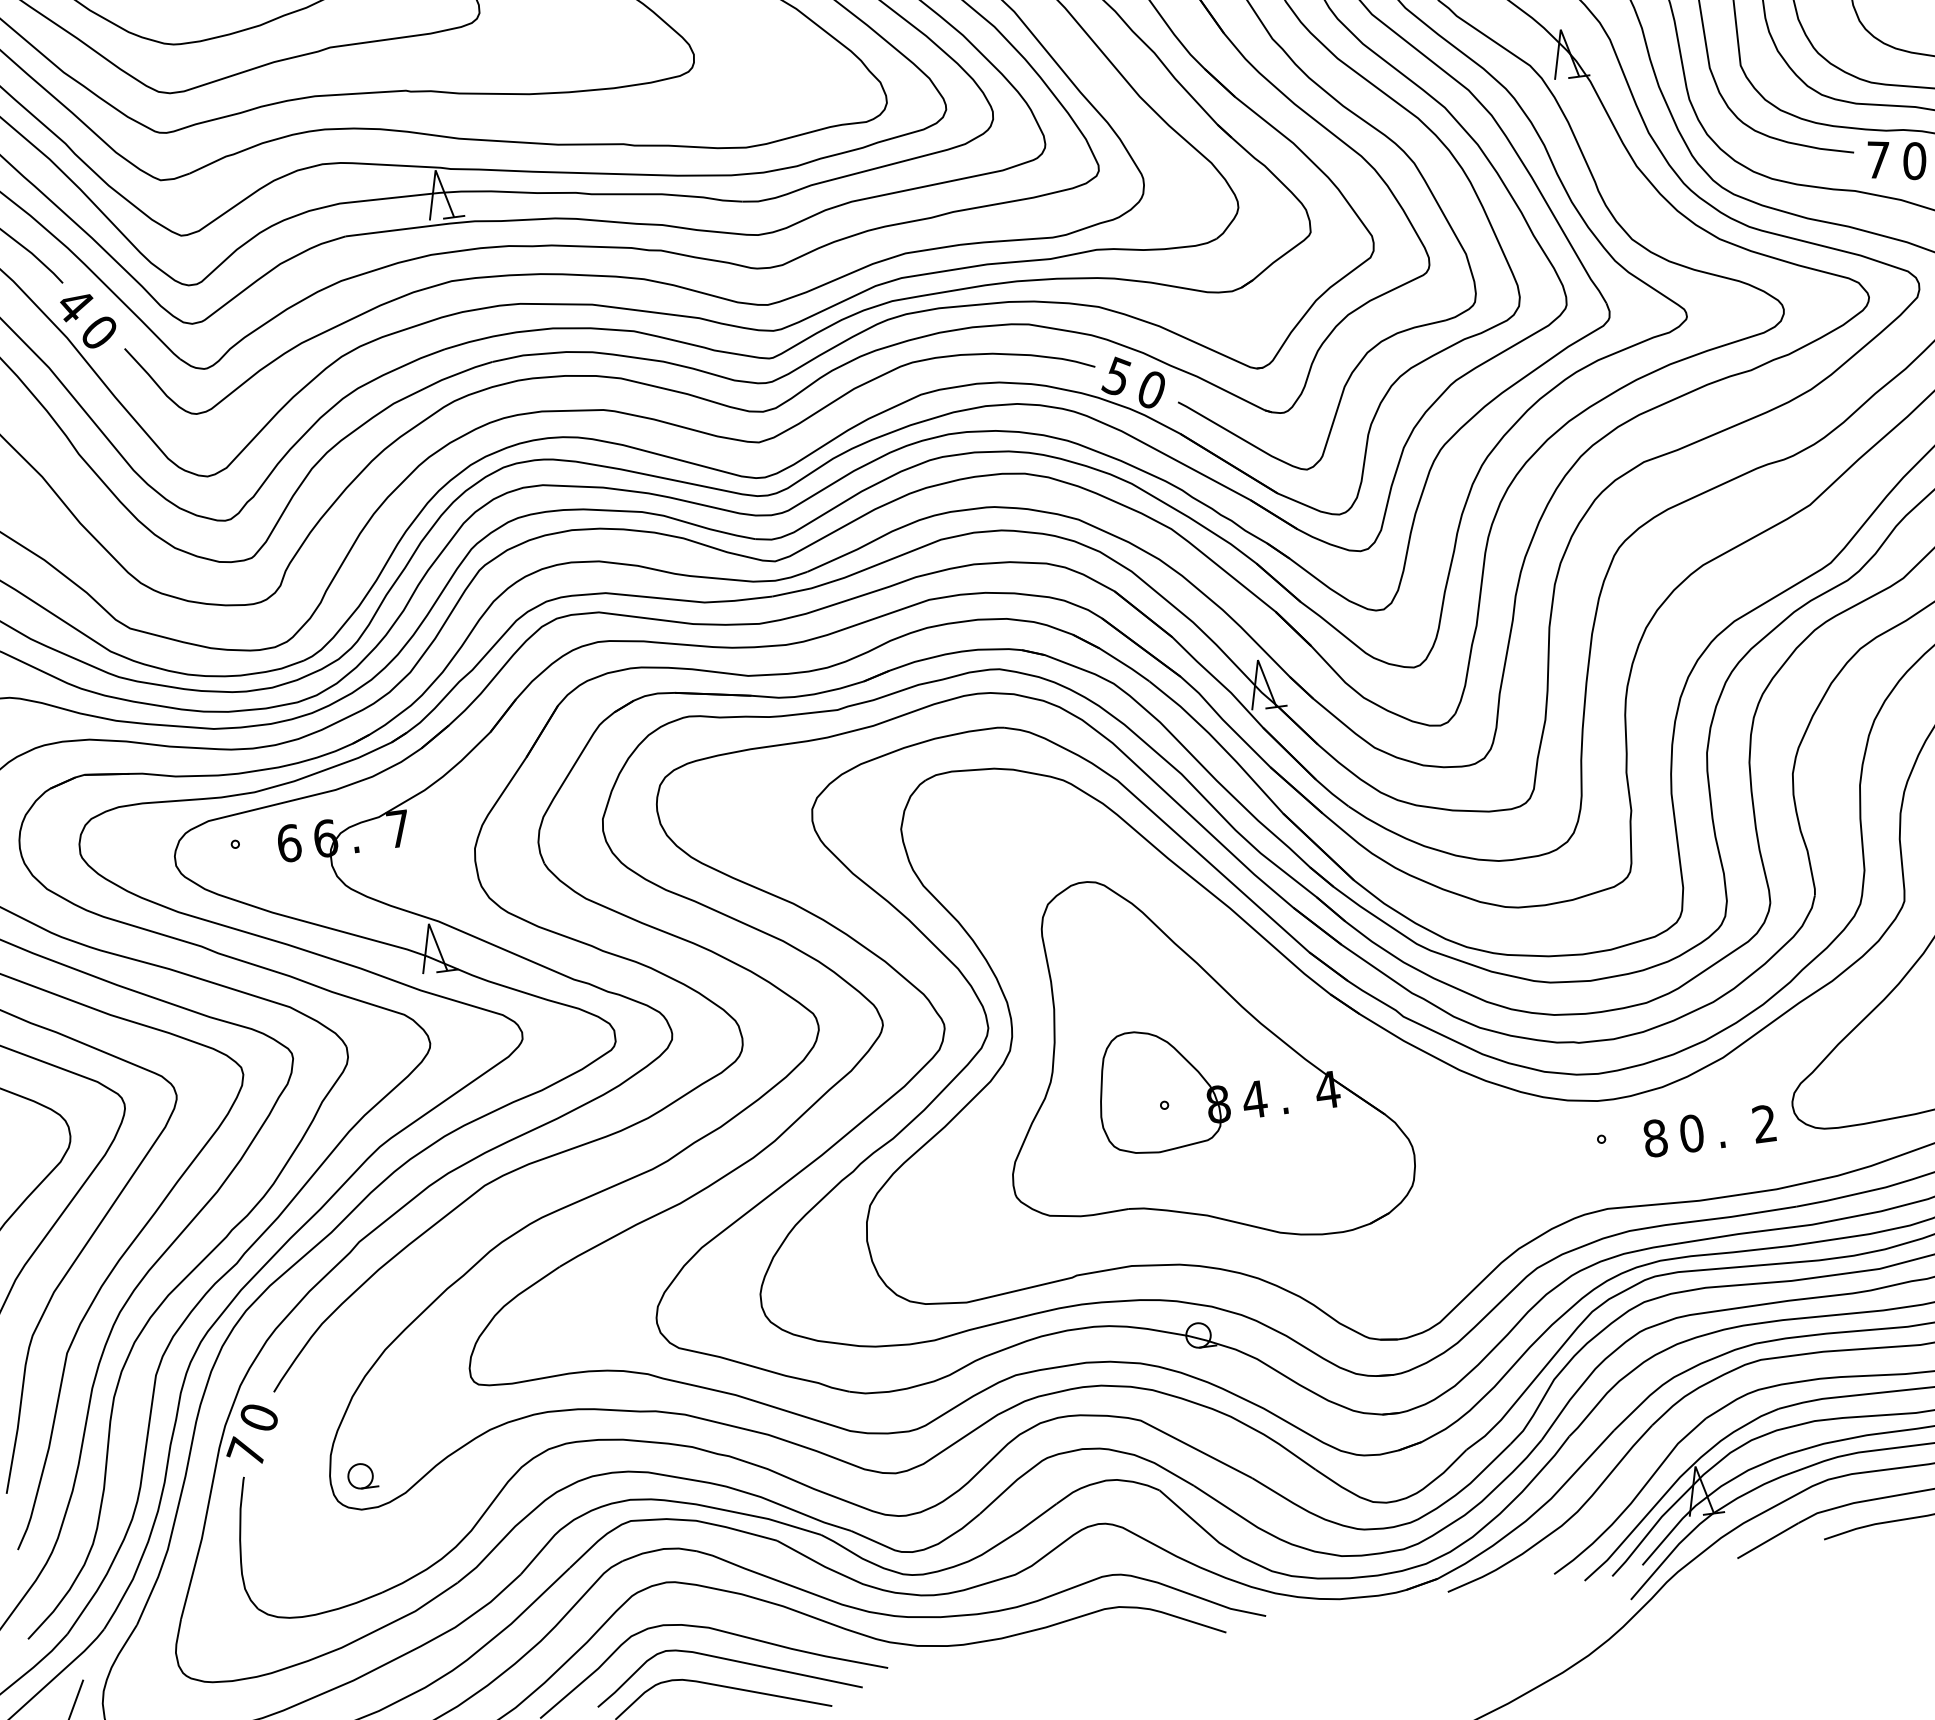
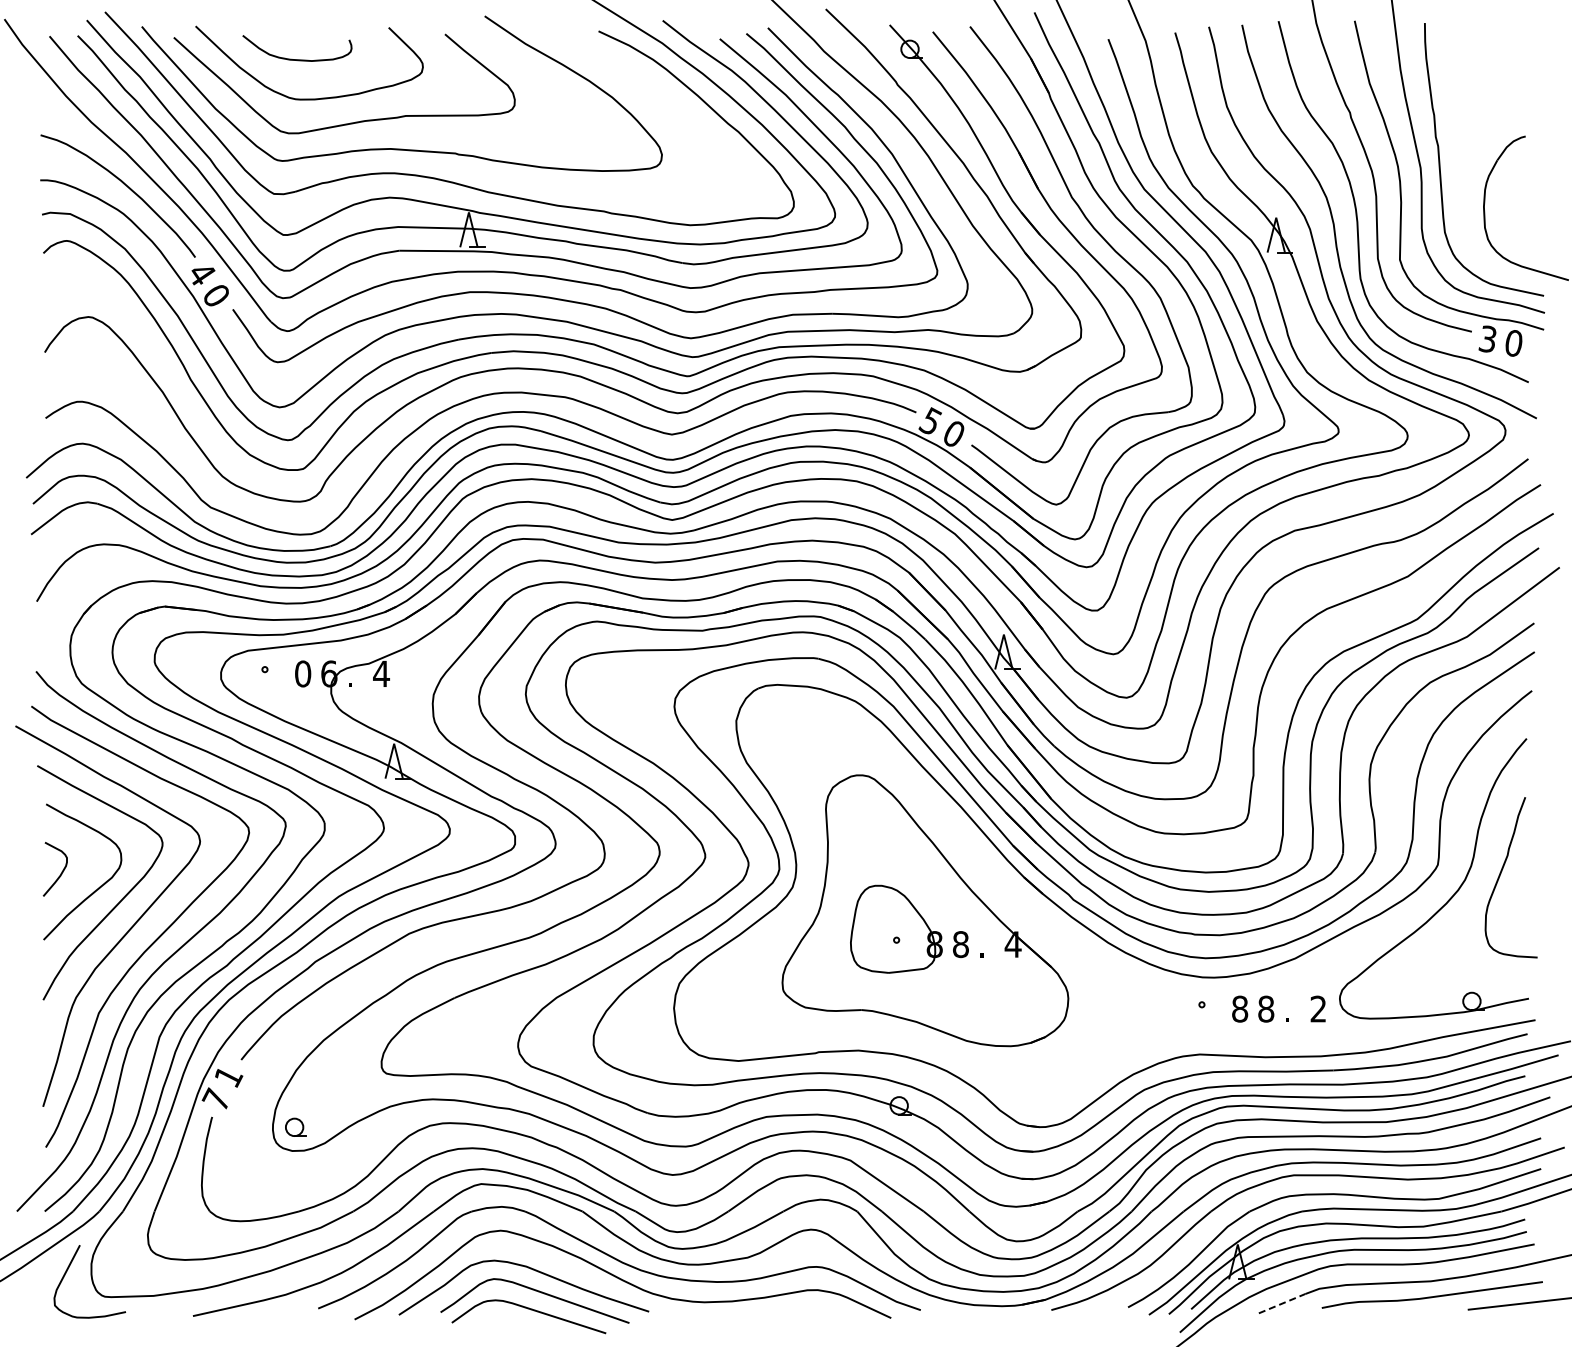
text: (1877, 159) -> (1487, 338), 7 -> 3
text: (398, 828) -> (381, 673), 7 -> 4
text: (289, 842) -> (303, 673), 6 -> 0
text: (1254, 1099) -> (960, 944), 4 -> 8
text: (1692, 1134) -> (1266, 1009), 0 -> 8
text: (260, 1417) -> (229, 1076), 0 -> 1
line: (1768, 1540) -> (1282, 1303), solid -> dashed

